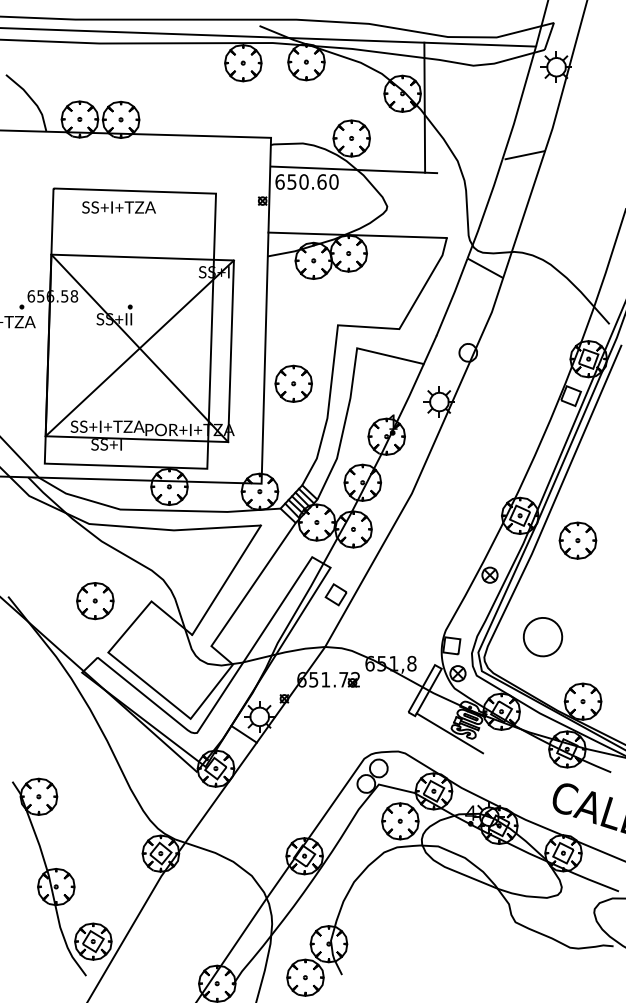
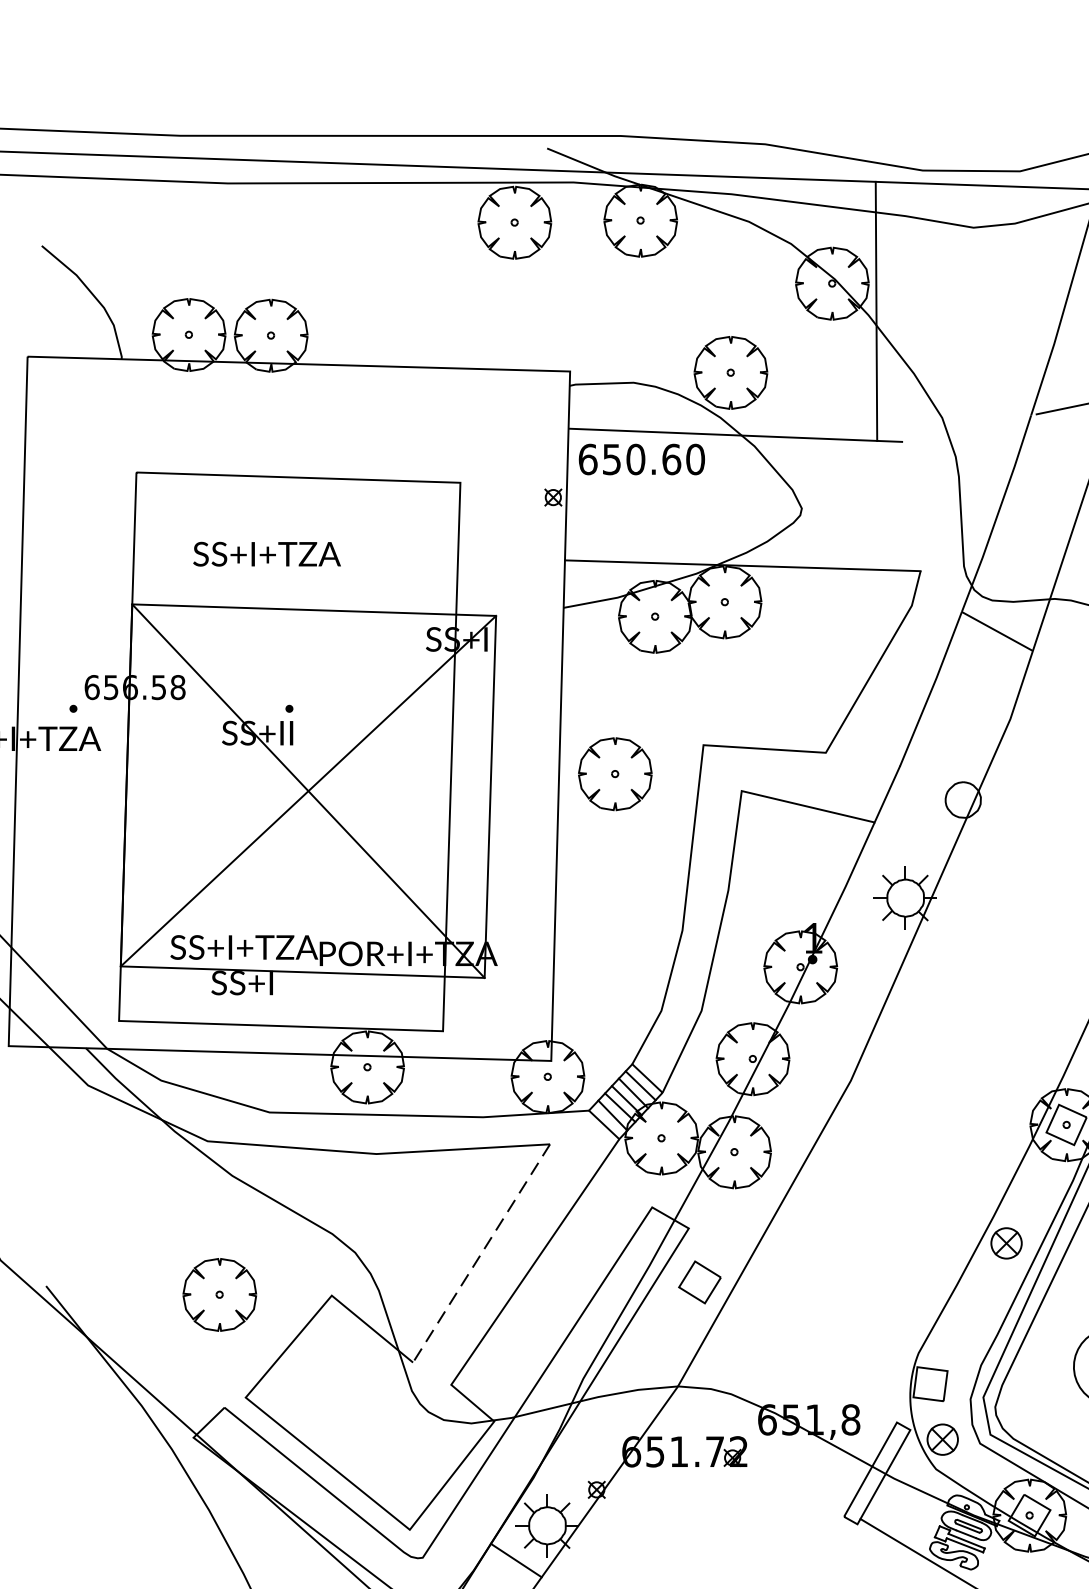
text: (118, 207) -> (265, 554), moved
part: (293, 383) -> (614, 773), moved
line: (226, 580) -> (481, 1253), solid -> dashed

